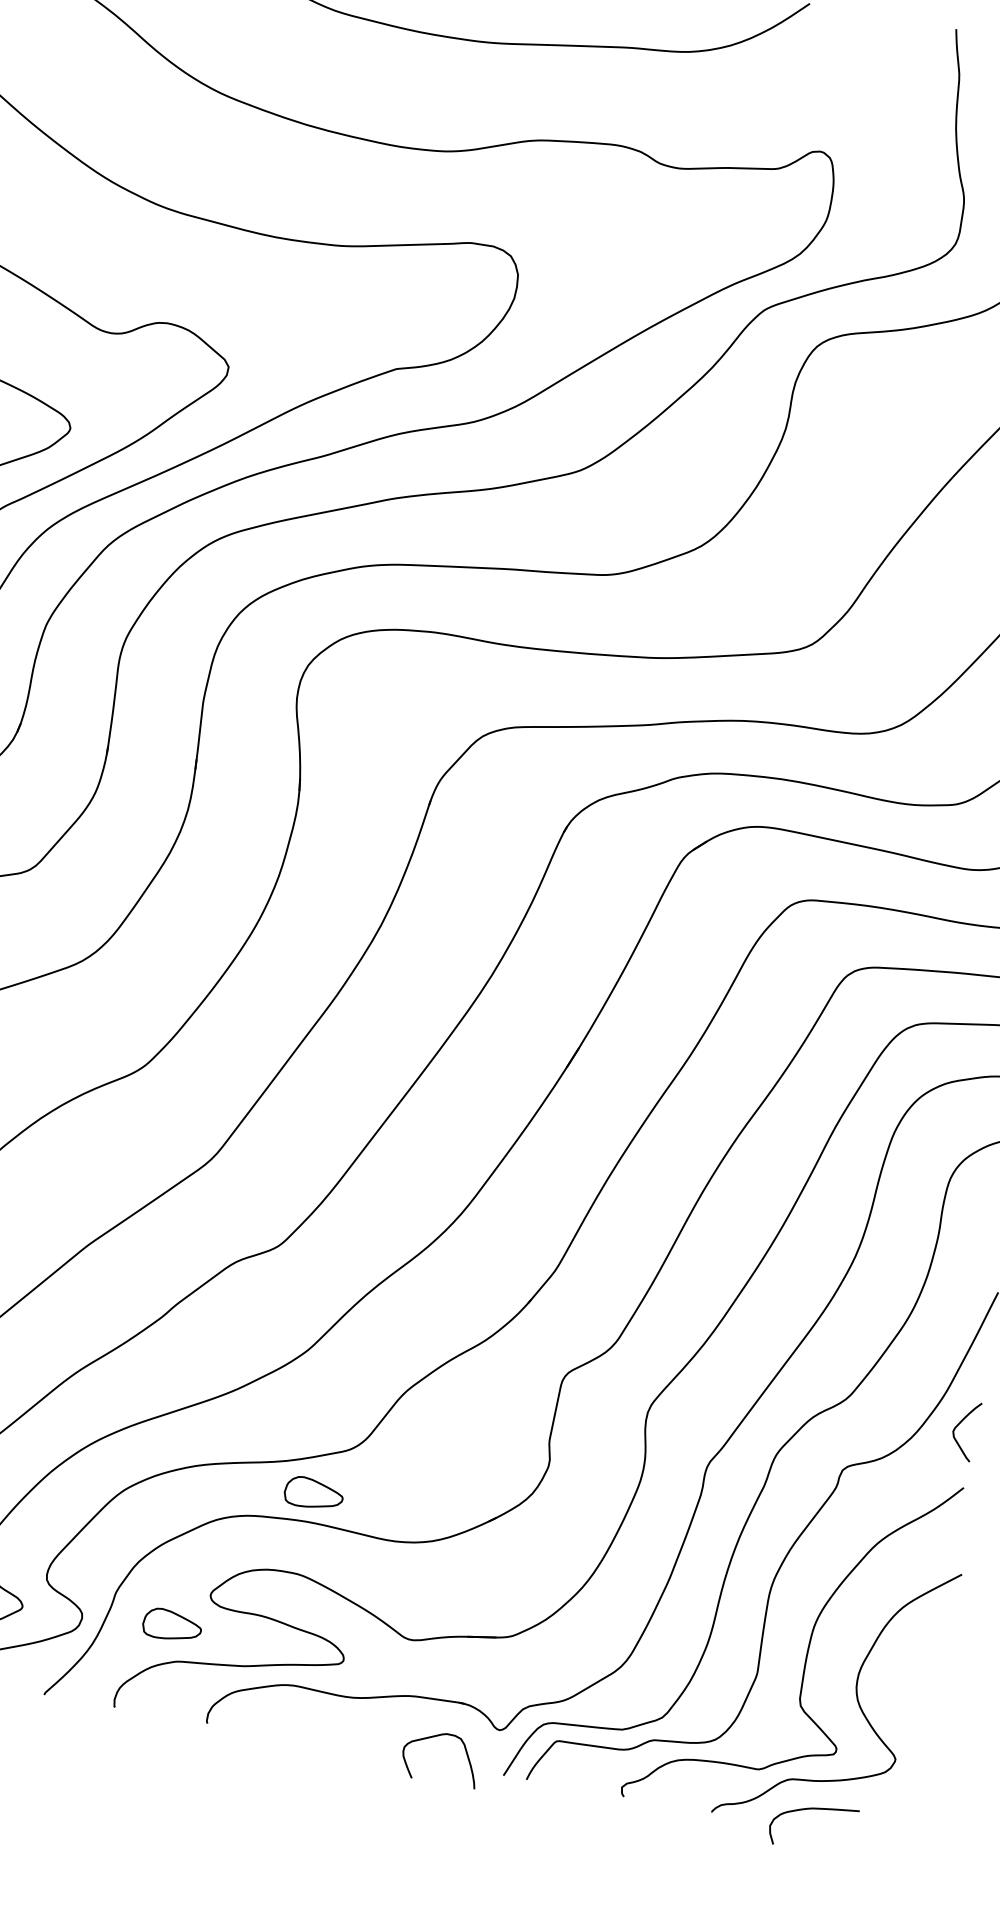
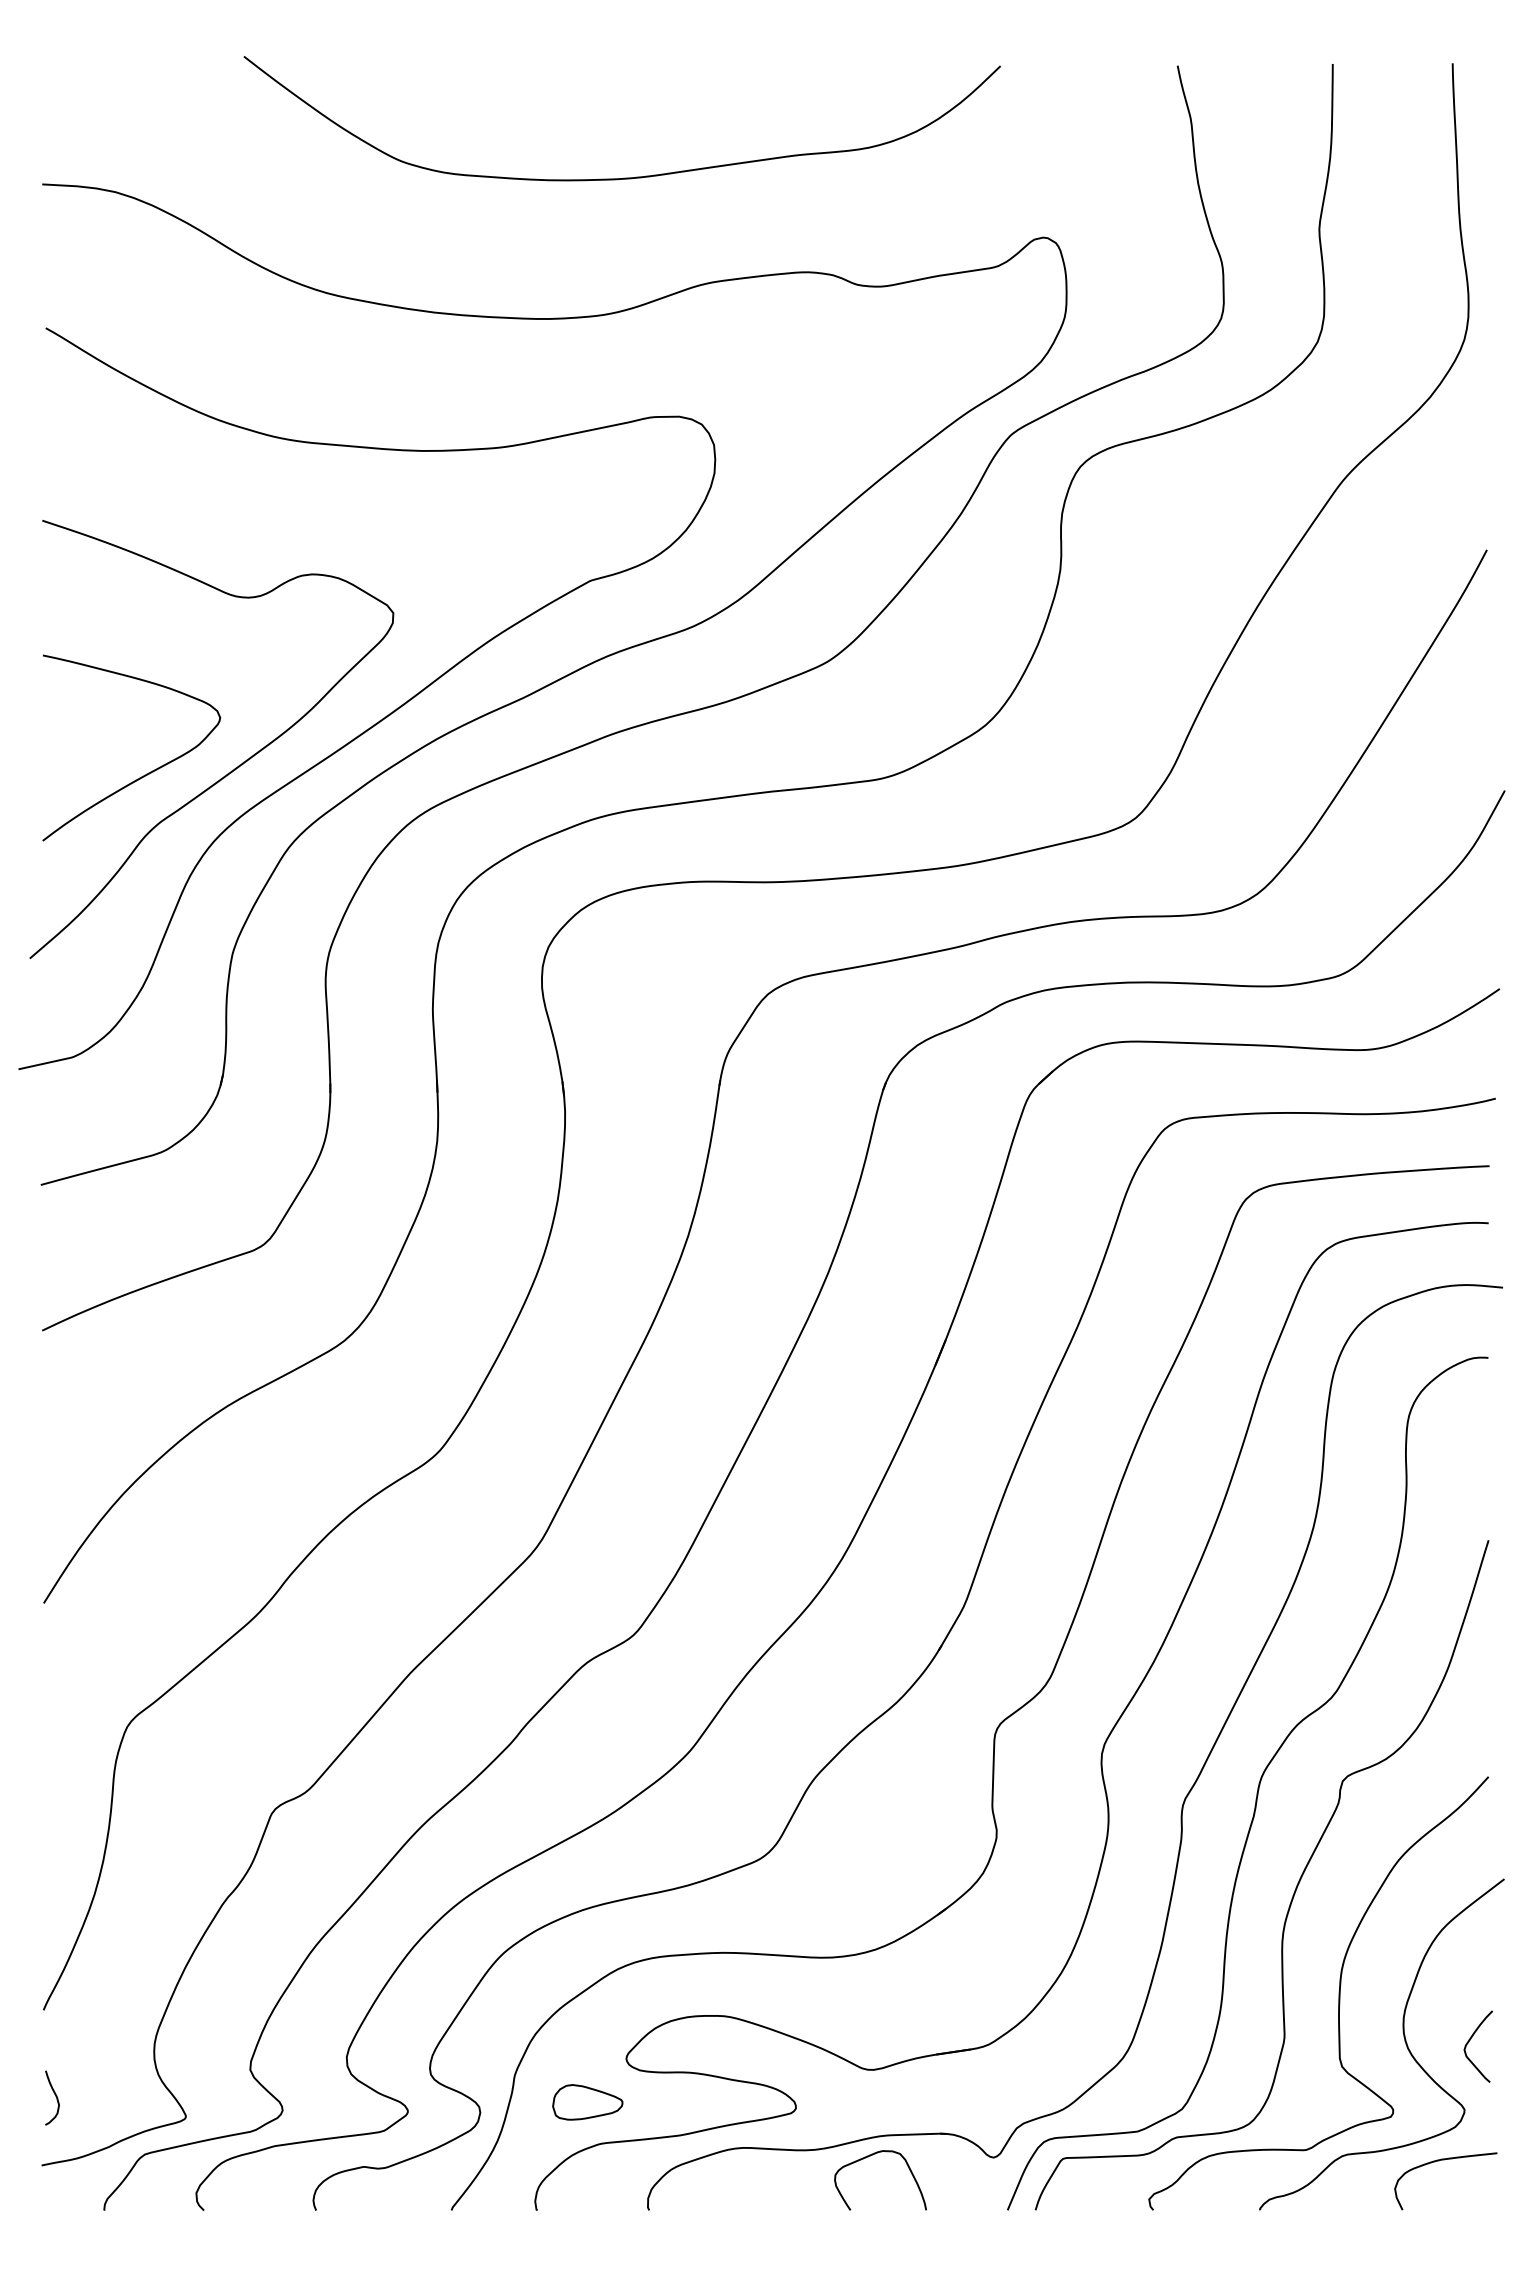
curve: (960, 1423) -> (1471, 2039), moved
part: (313, 1493) -> (726, 1918), removed
curve: (434, 1737) -> (868, 2157), moved
curve: (810, 1809) -> (1439, 2161), moved

